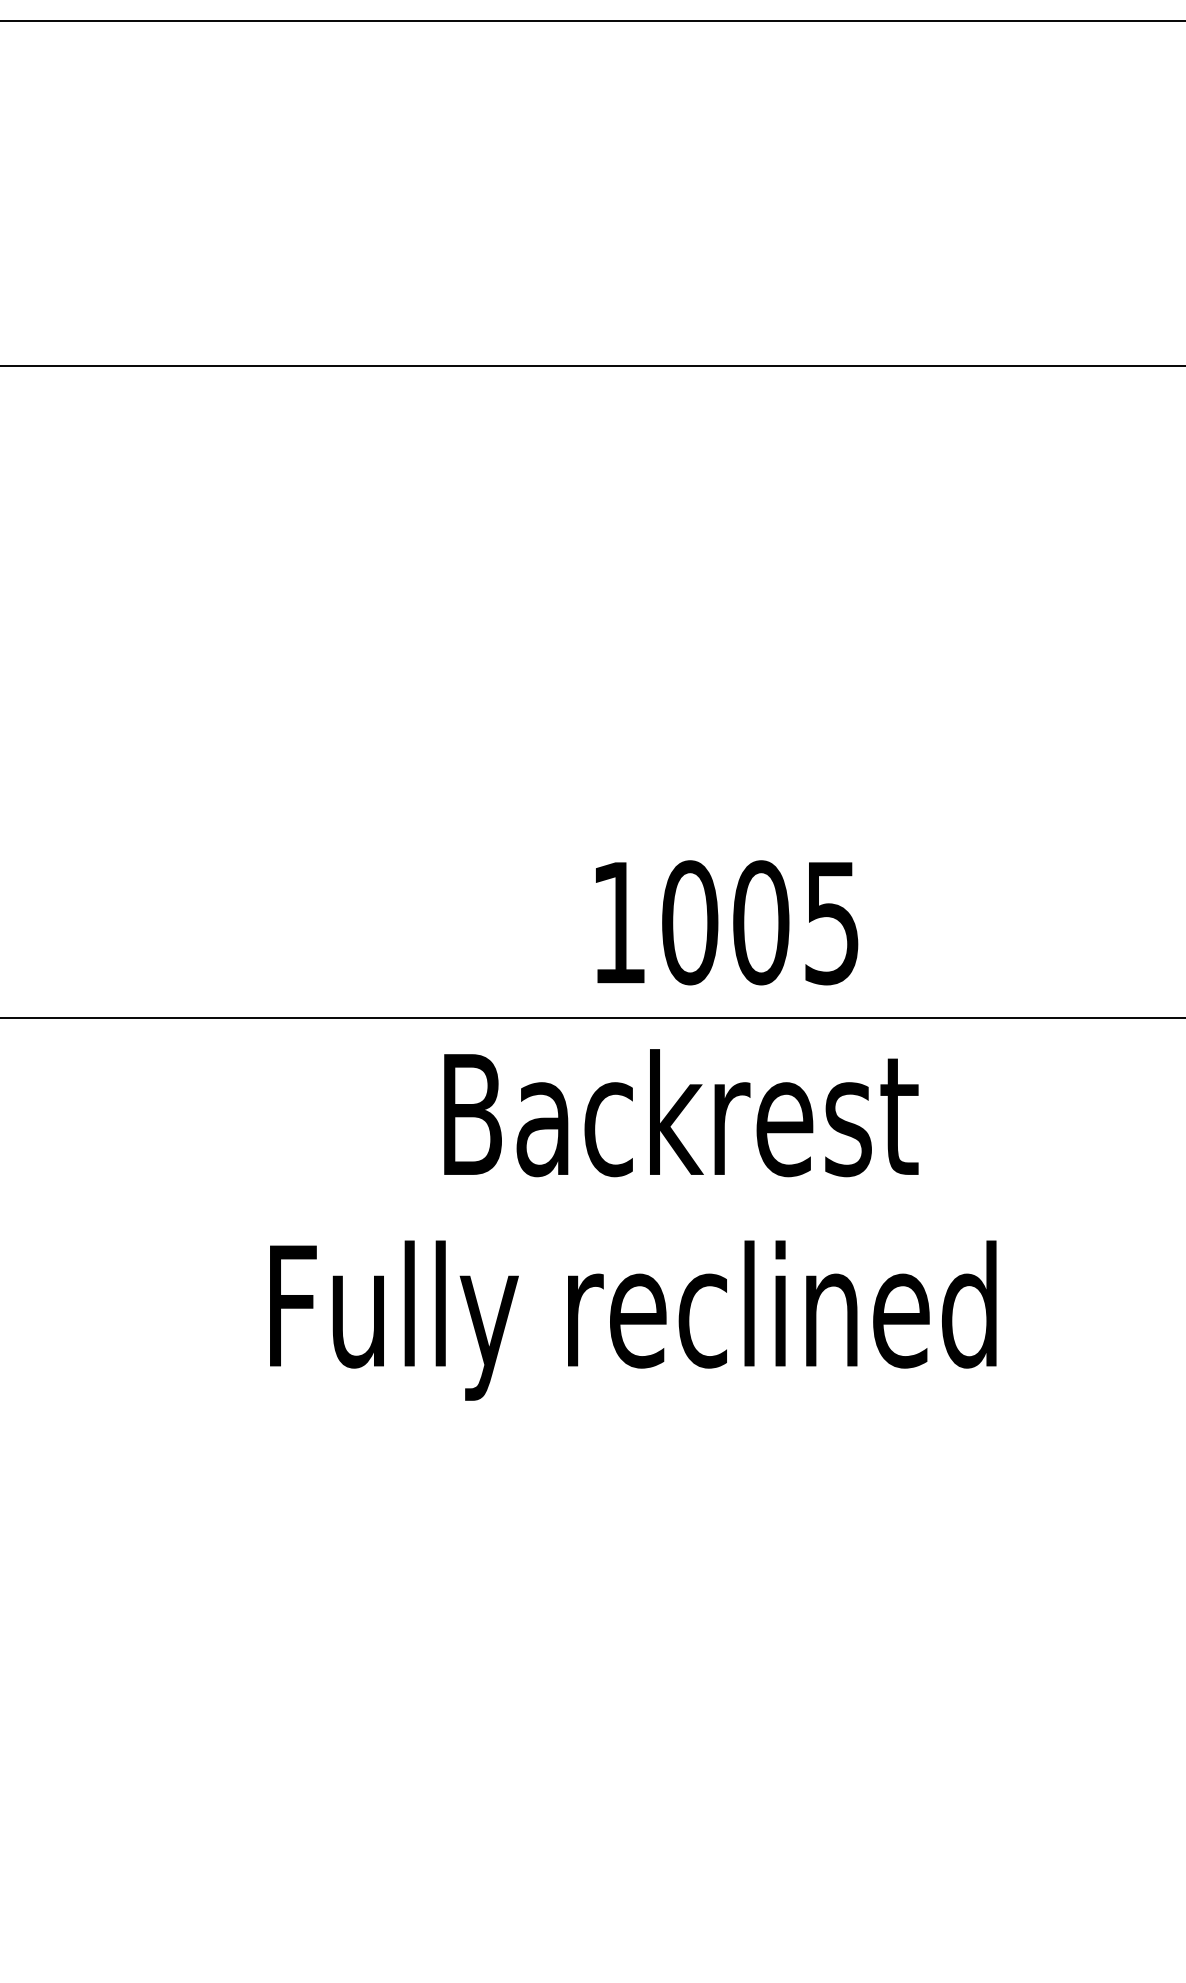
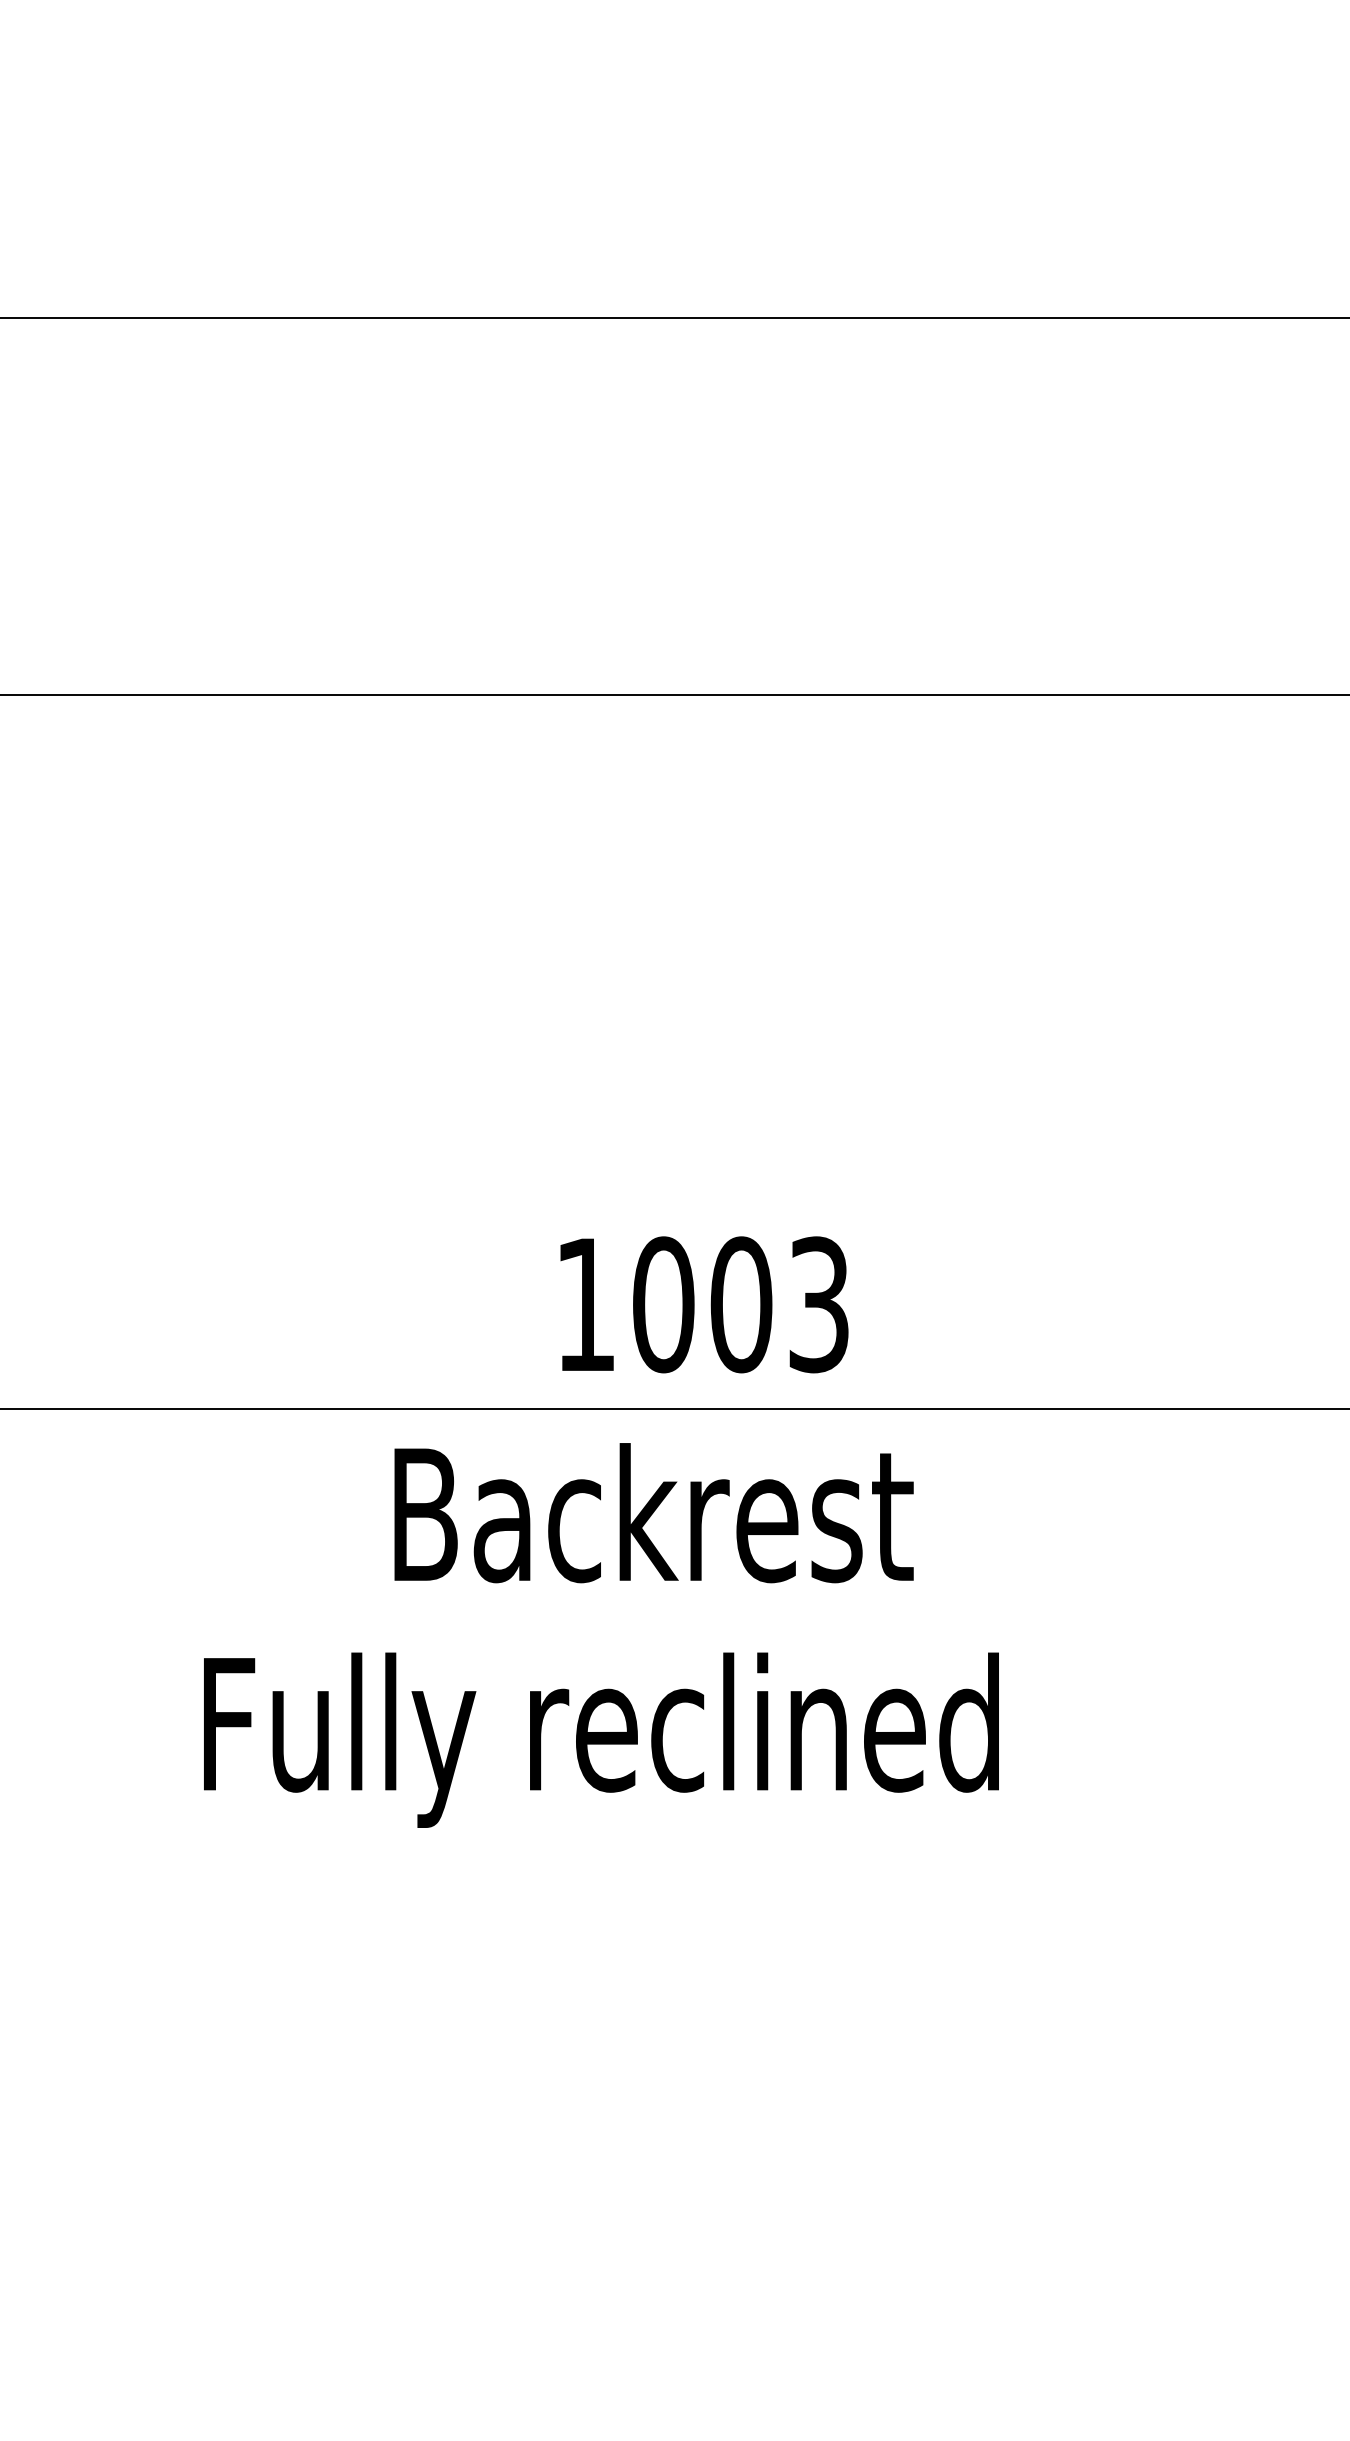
text: (831, 922) -> (818, 1304), 1005 -> 1003

